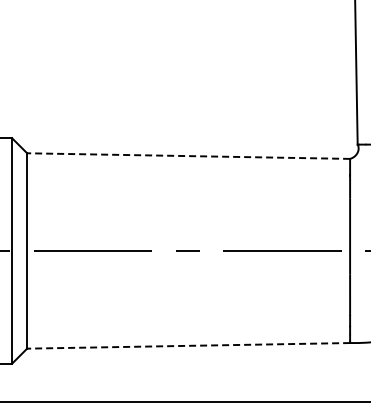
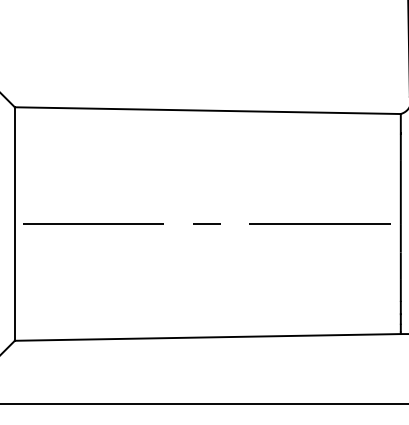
line: (188, 156) -> (207, 111), dashed -> solid
line: (188, 345) -> (207, 337), dashed -> solid

